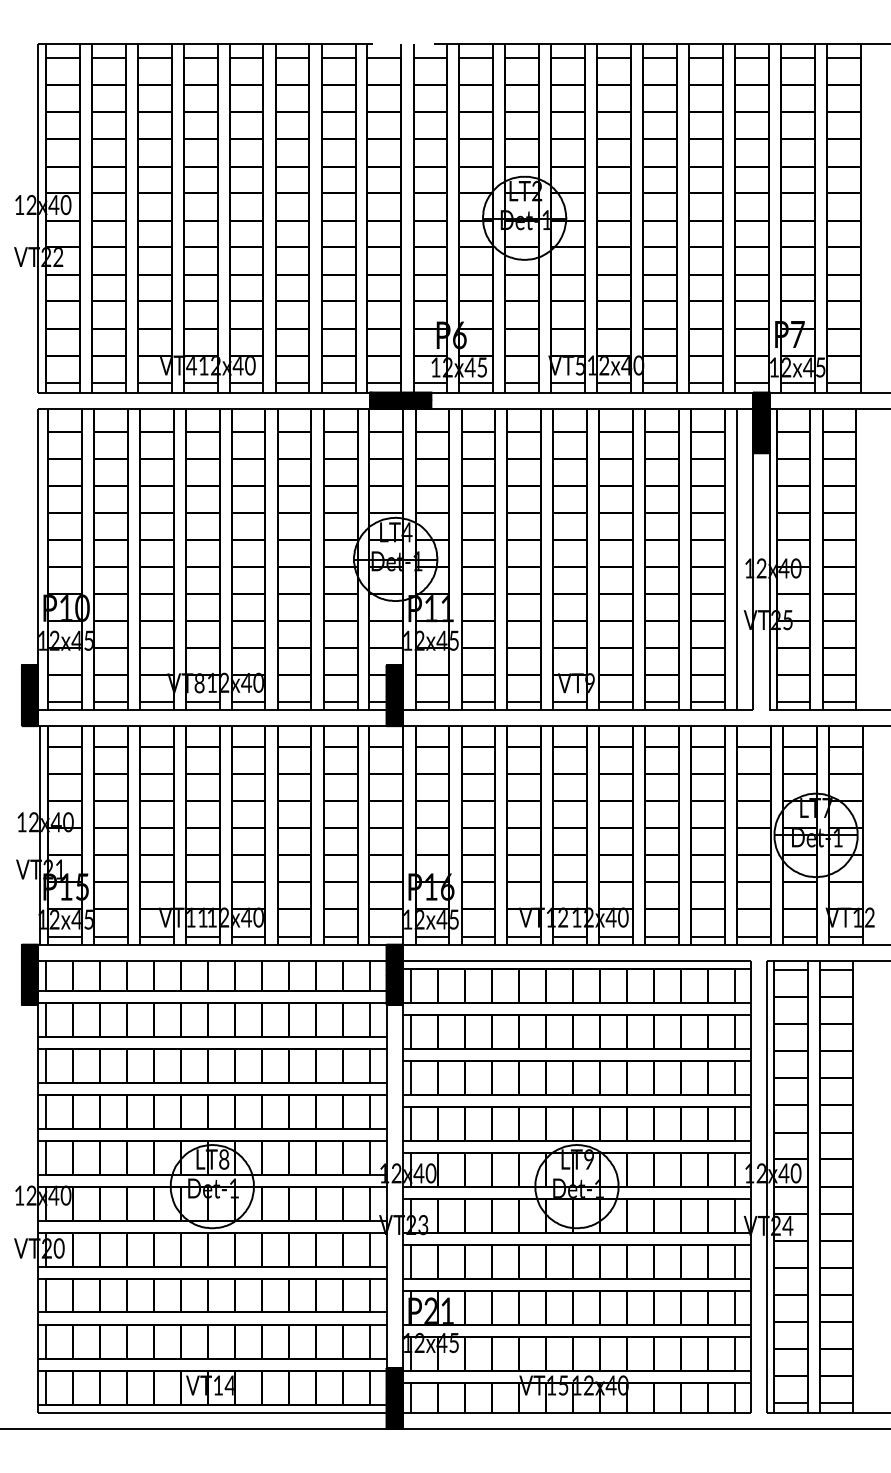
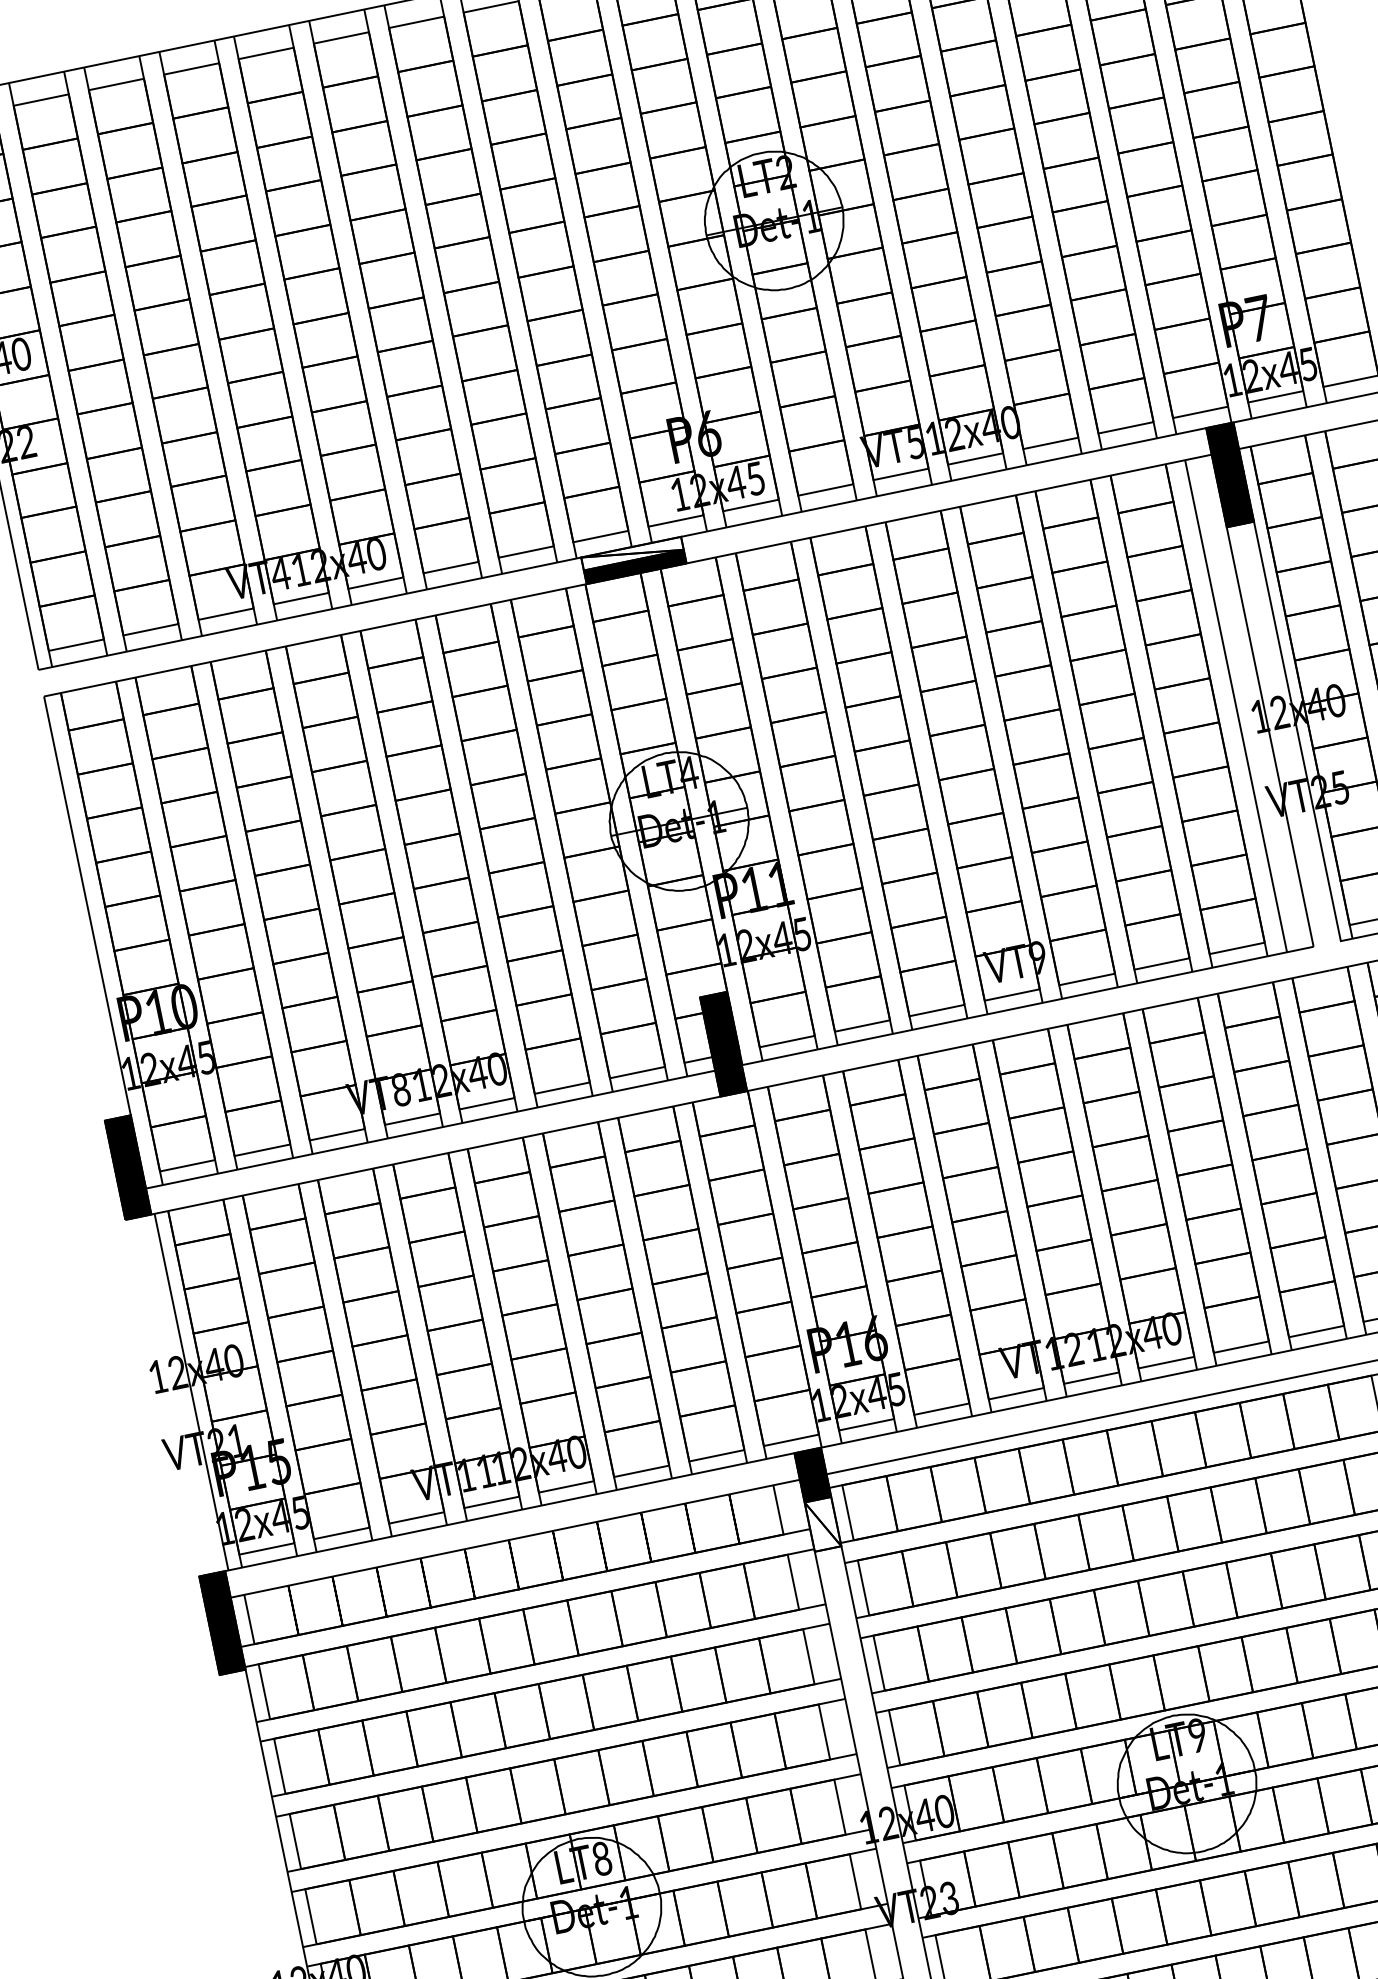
fill: (400, 396) -> (631, 553), removed
fill: (394, 989) -> (822, 1523), removed

